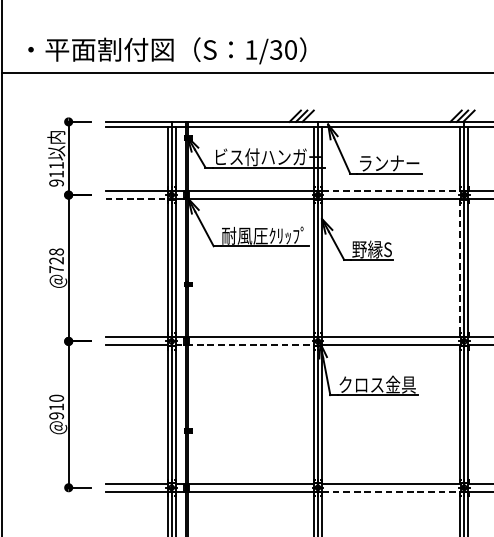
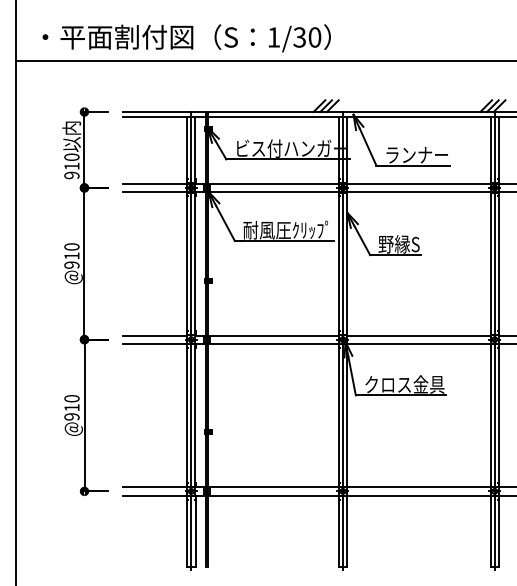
text: (56, 164) -> (71, 156), 911 -> 910
line: (390, 190) -> (418, 183), dashed -> solid
line: (137, 199) -> (155, 192), dashed -> solid
text: (56, 260) -> (71, 255), @728 -> @910
line: (460, 268) -> (490, 264), dashed -> solid
line: (245, 345) -> (267, 343), dashed -> solid
line: (390, 491) -> (418, 495), dashed -> solid

